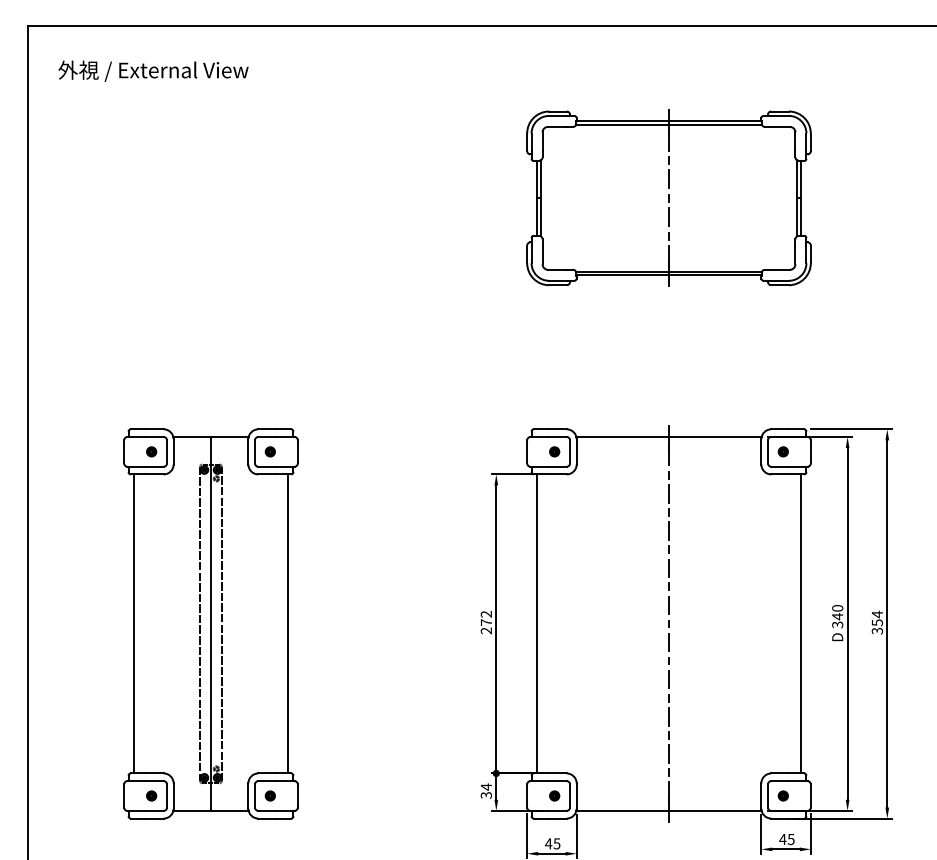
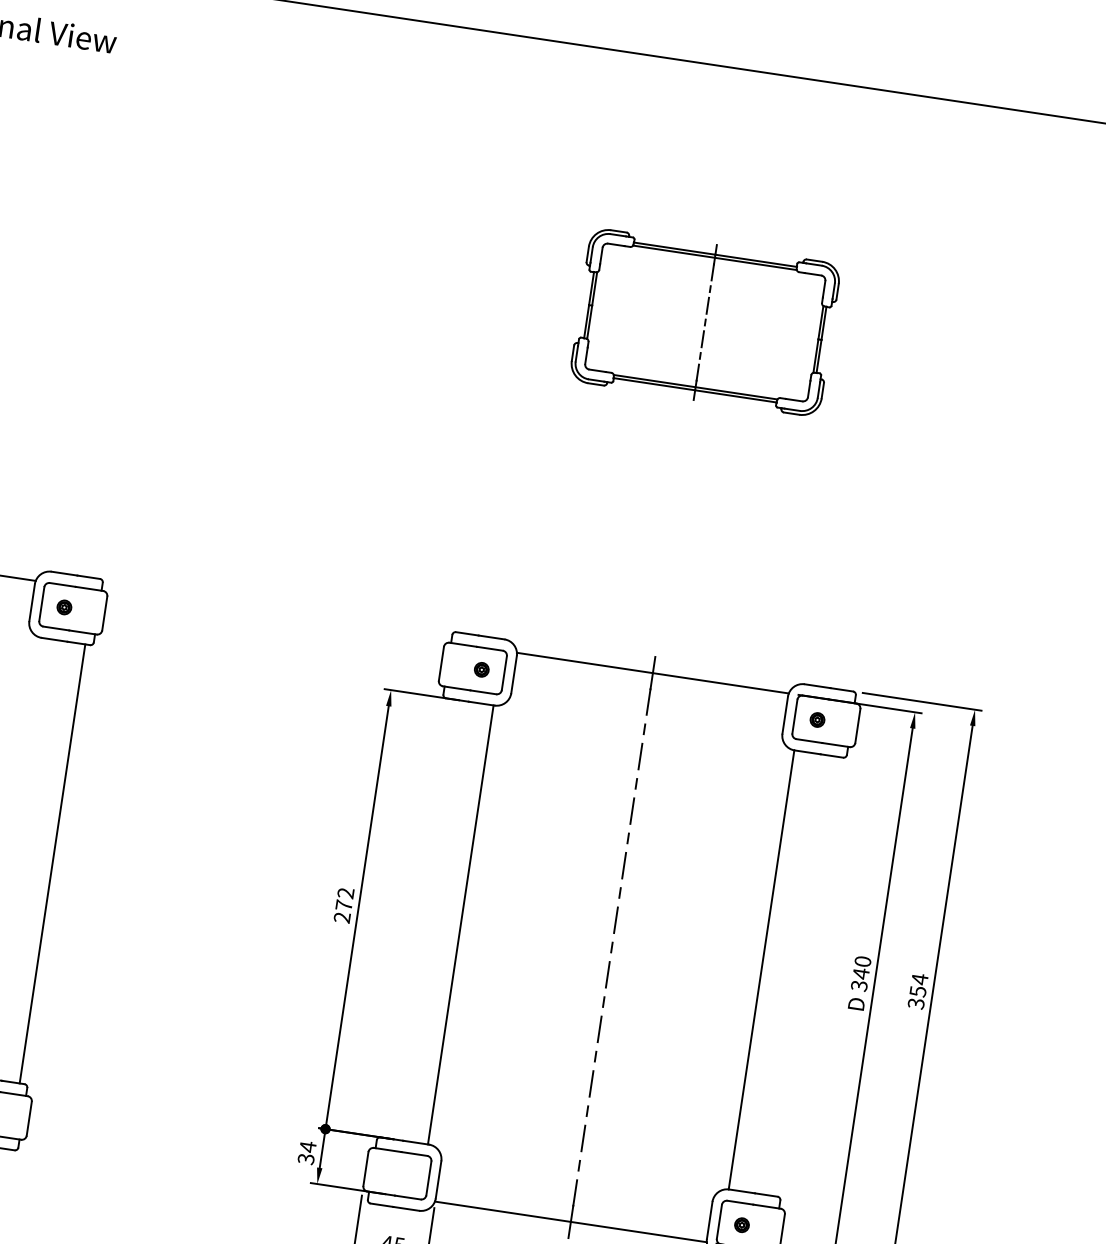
part: (668, 197) -> (704, 321), size x0.6
line: (537, 623) -> (461, 924), moved
line: (800, 623) -> (760, 969), moved
part: (554, 795) -> (406, 1174), removed

